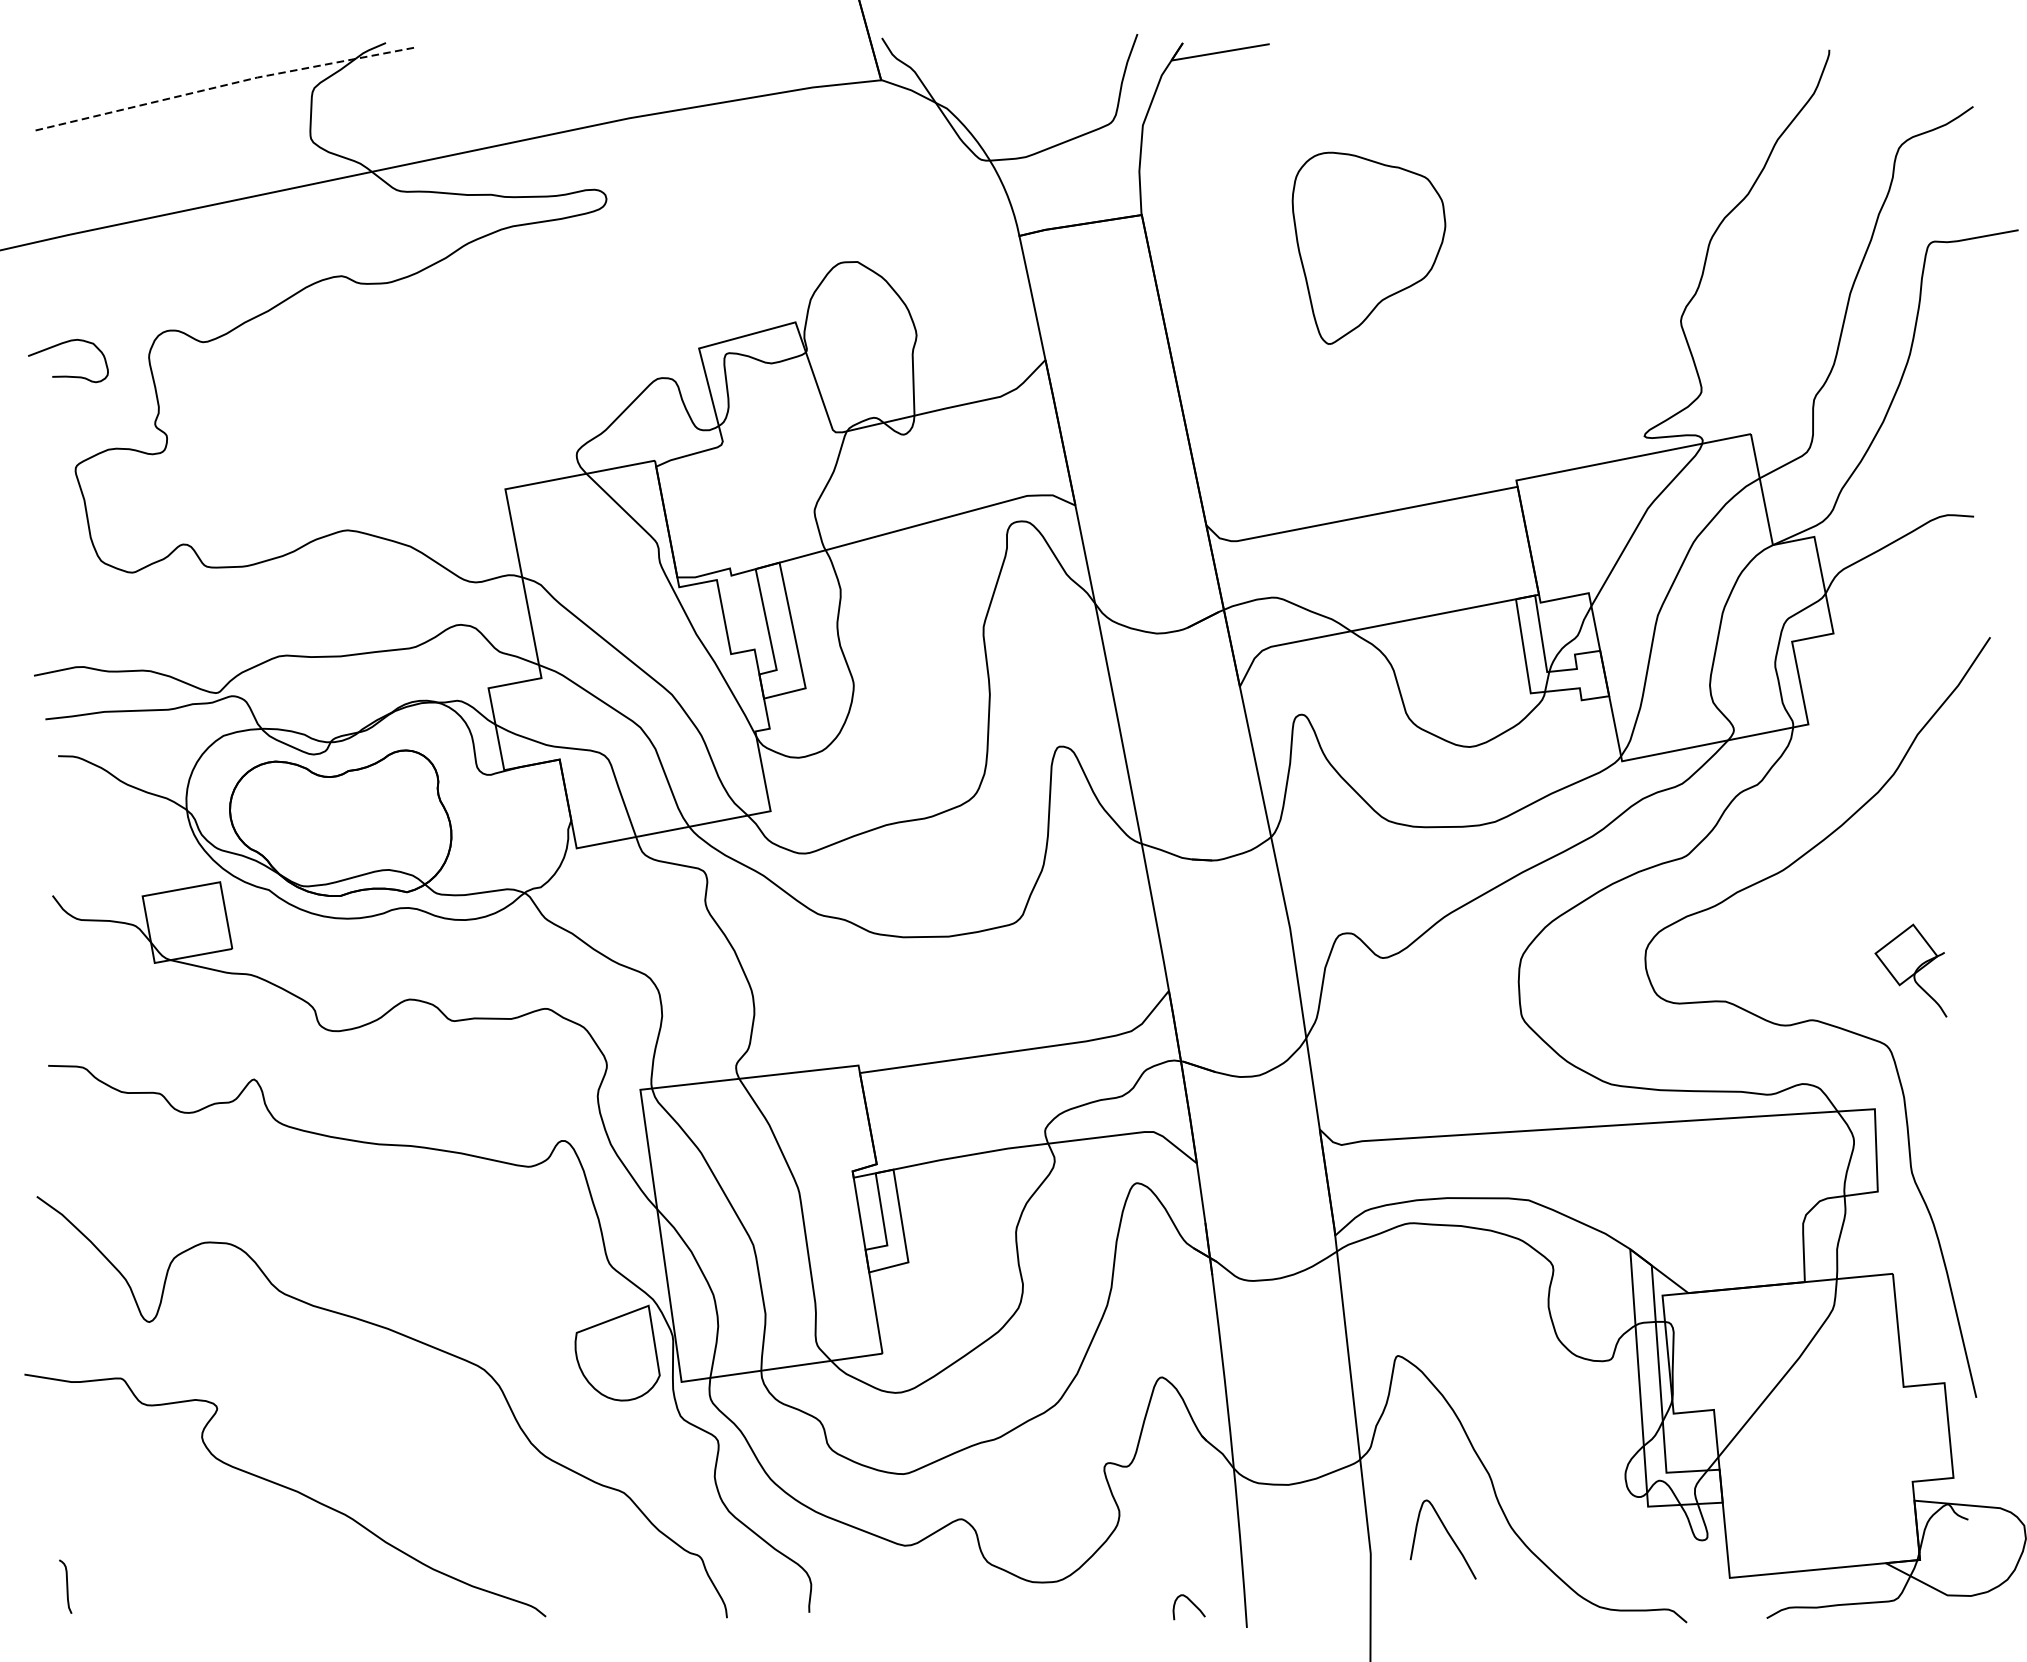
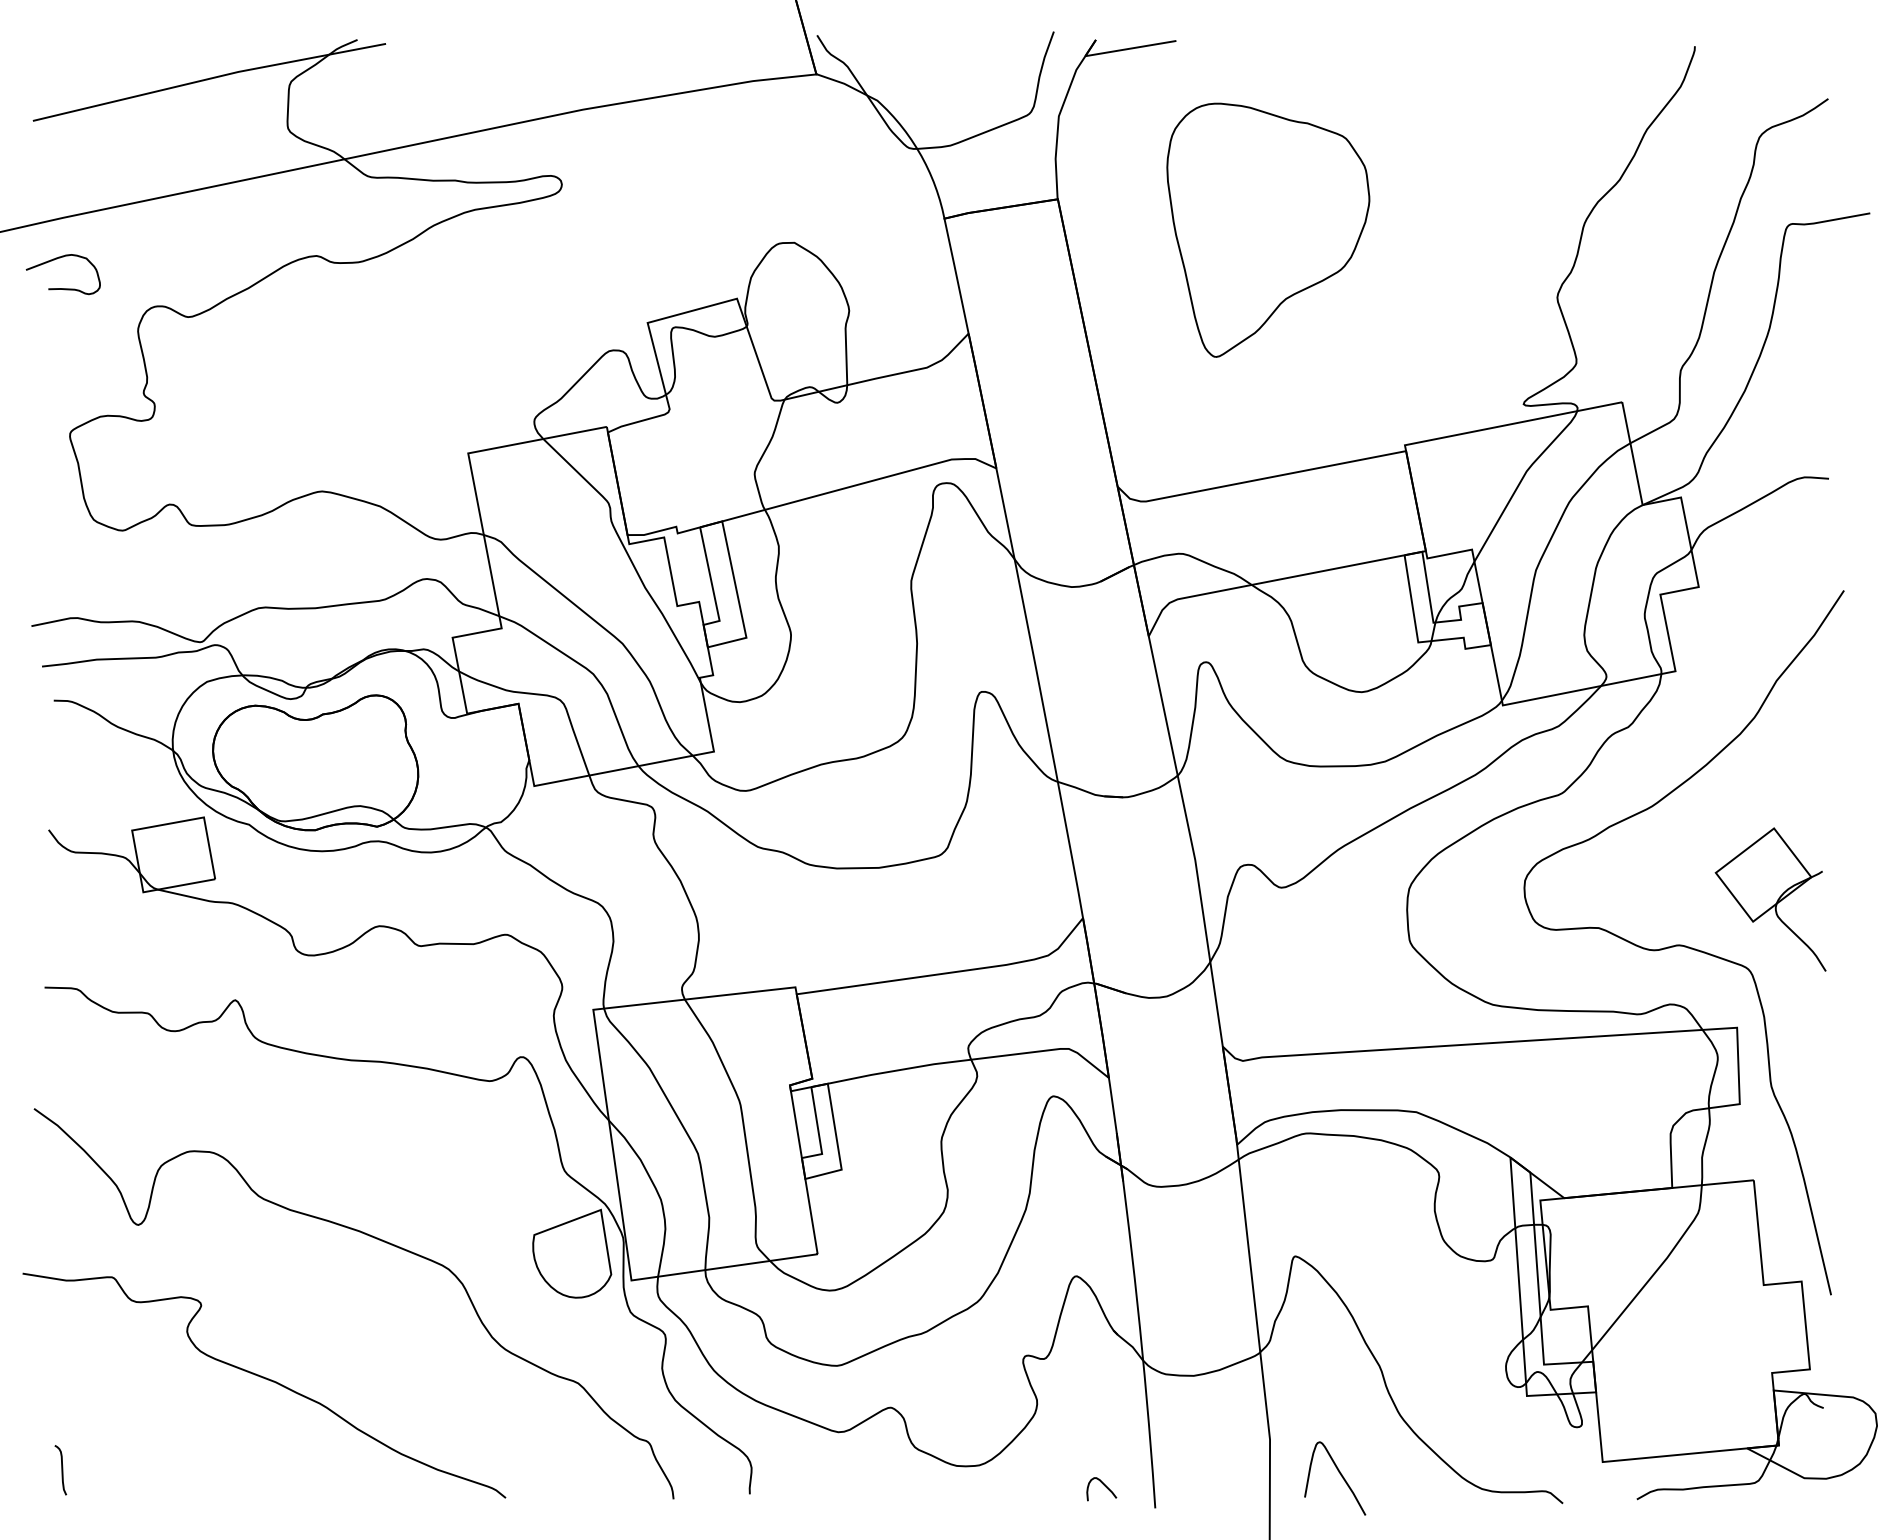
line: (226, 84) -> (209, 78), dashed -> solid
part: (1369, 247) -> (1268, 229), size x1.43
curve: (67, 376) -> (62, 288), moved
part: (1910, 970) -> (1770, 899), size x1.67
curve: (1448, 1536) -> (1340, 1475), moved

